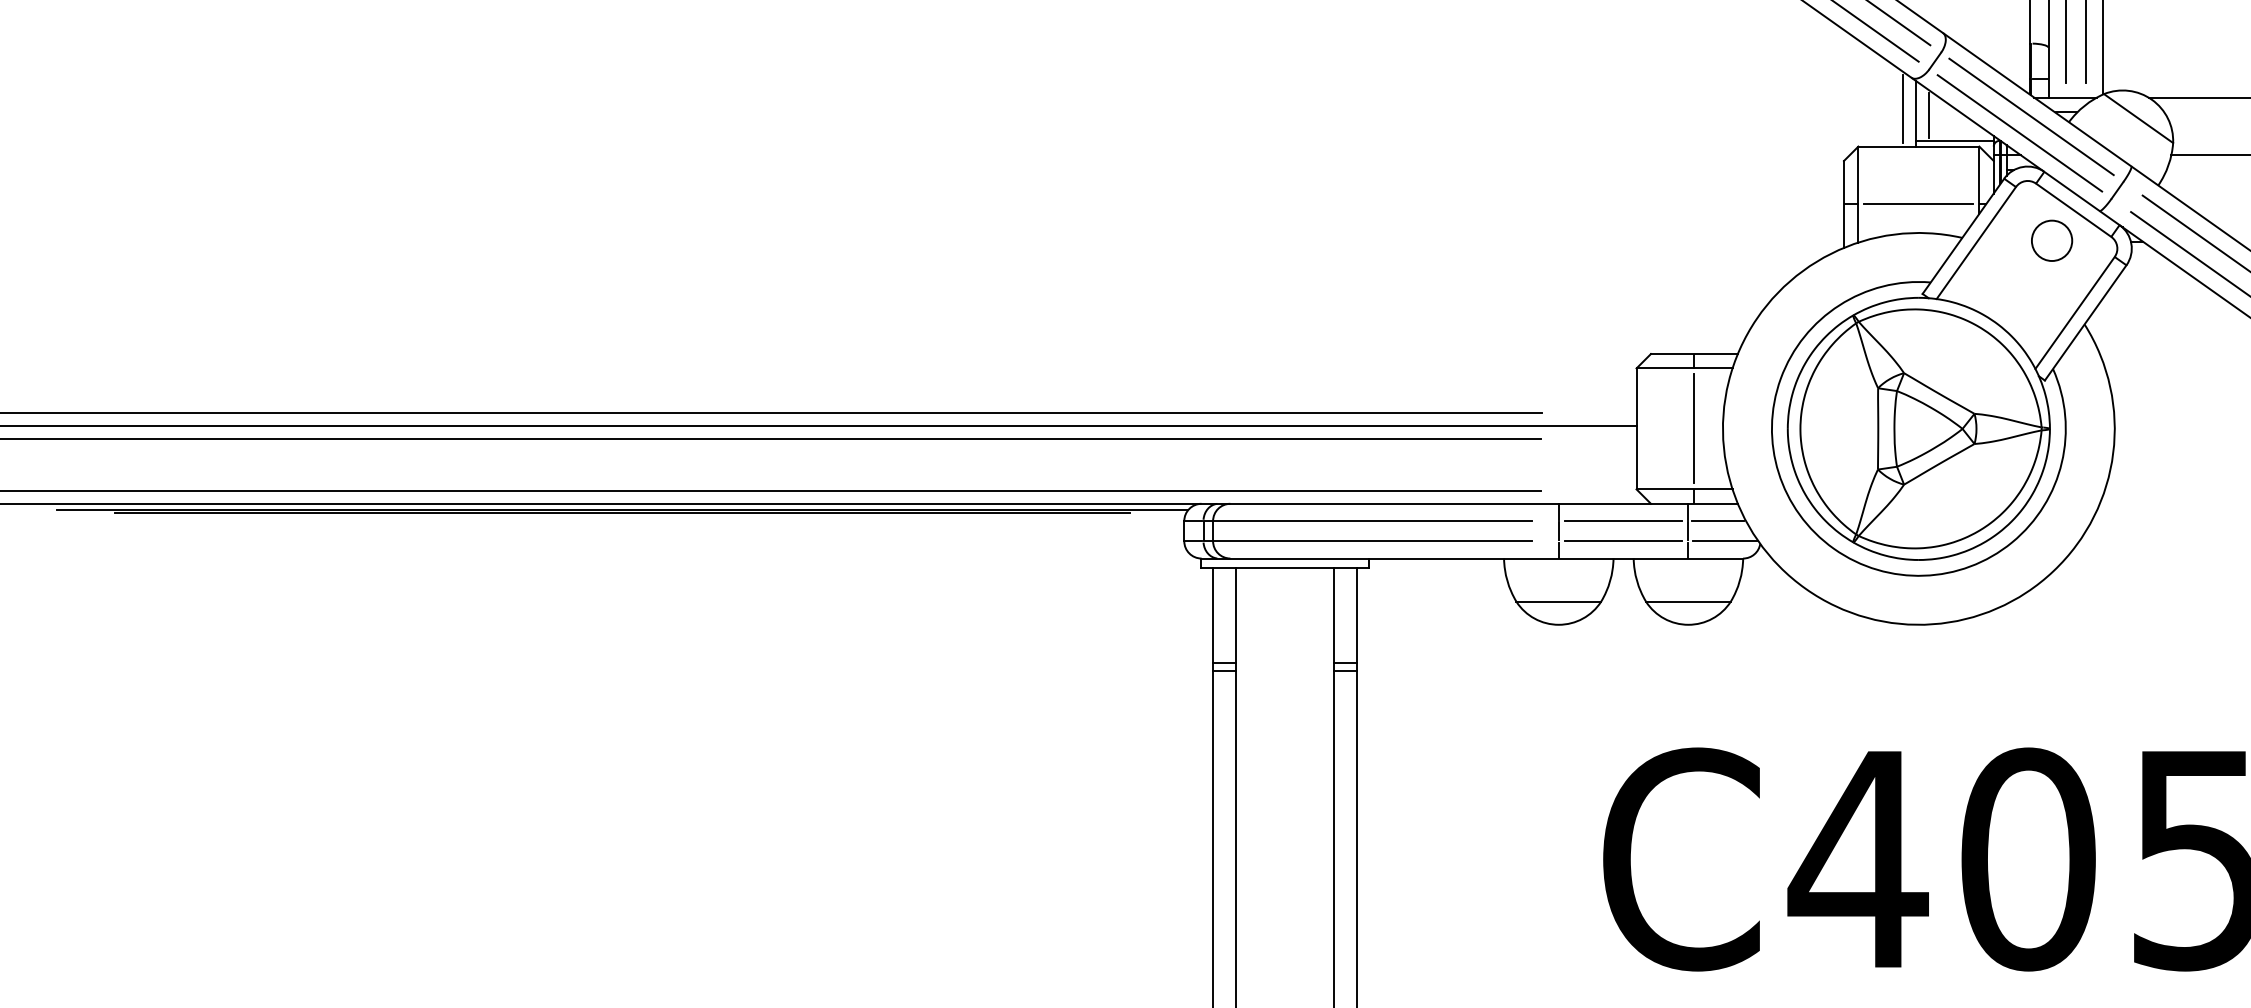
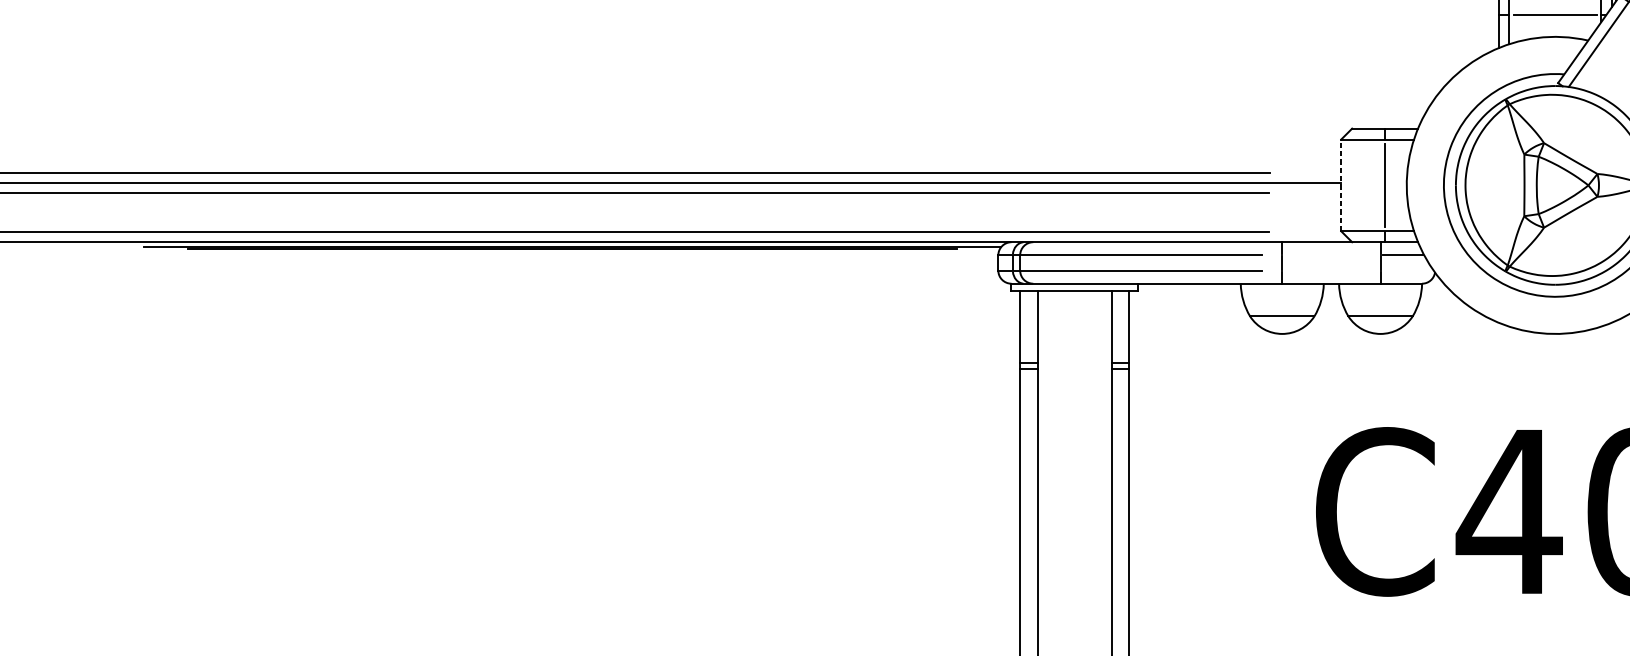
line: (1636, 428) -> (1341, 185), solid -> dashed
line: (1623, 521) -> (1331, 255), removed
line: (1623, 541) -> (1331, 270), removed
line: (1725, 541) -> (1408, 270), removed

